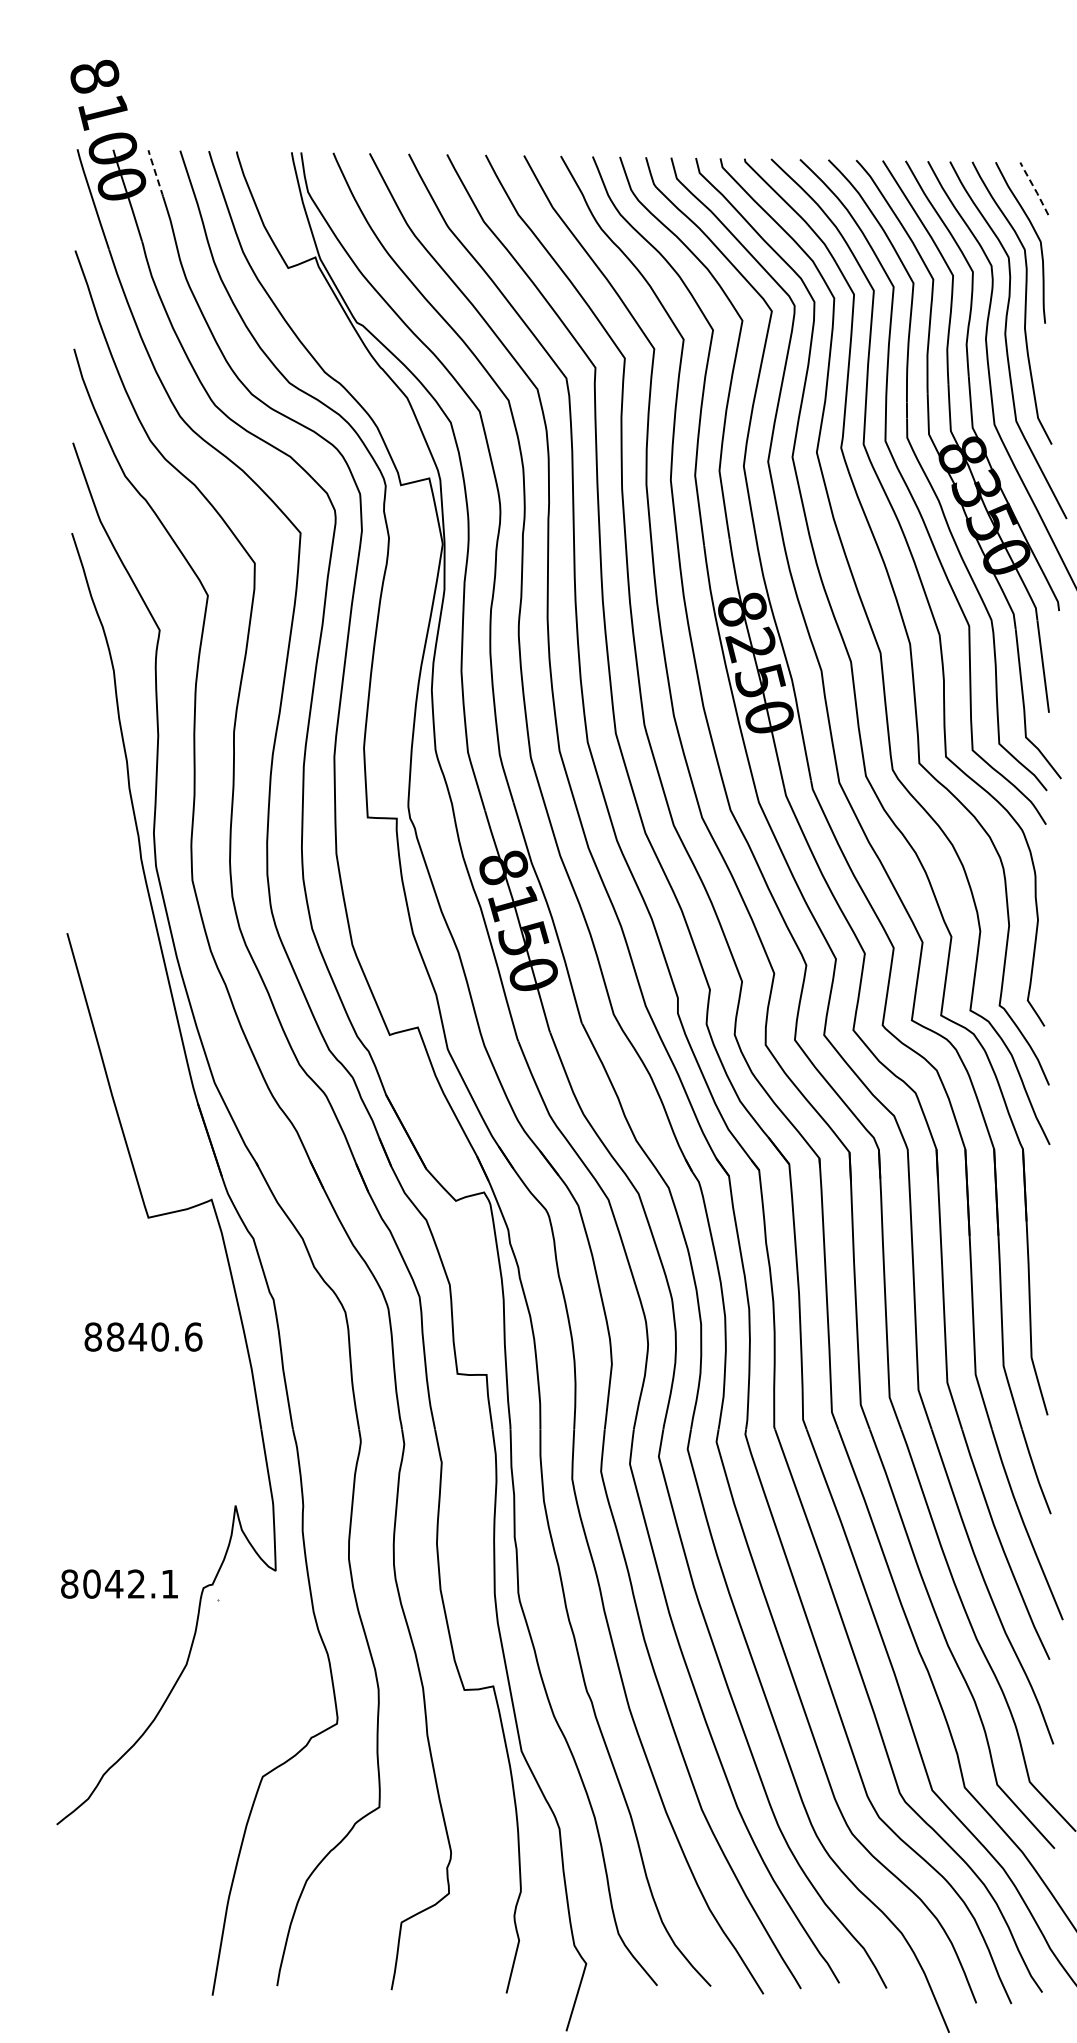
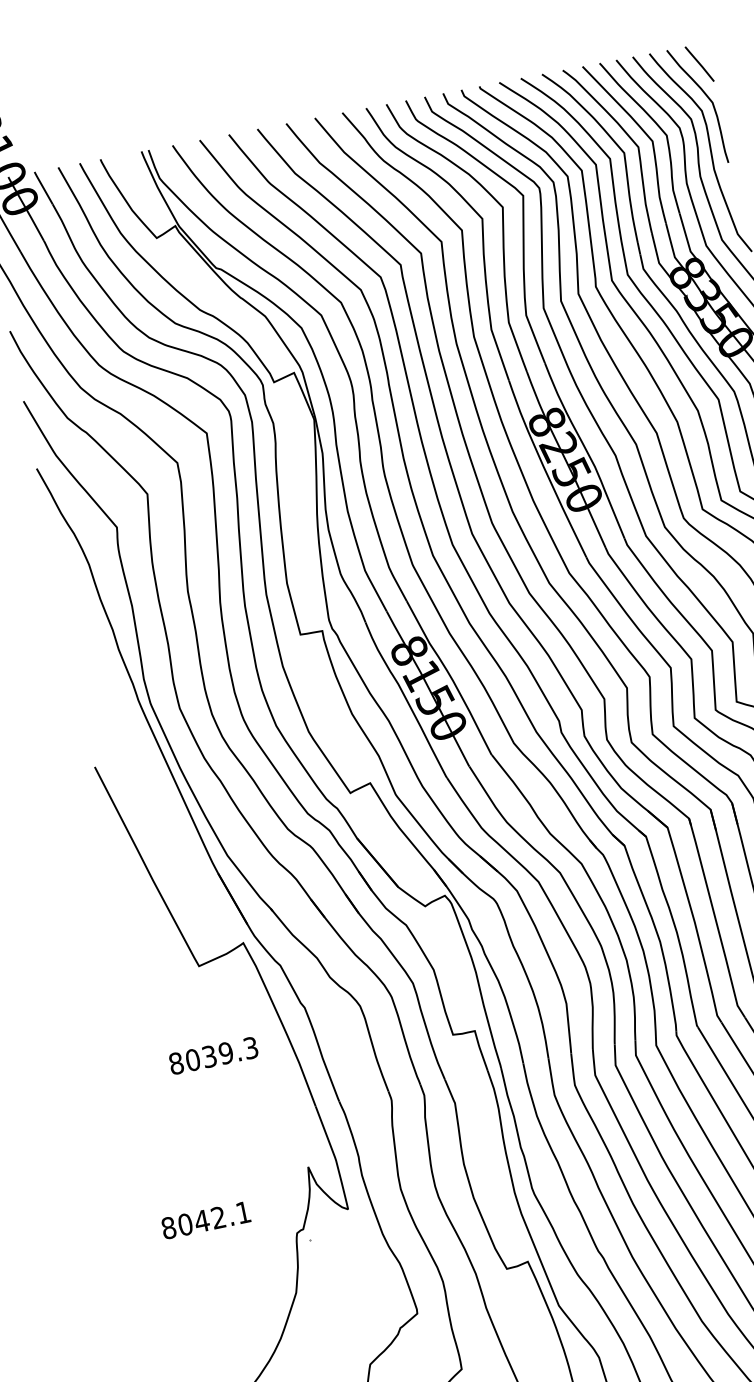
line: (155, 173) -> (43, 188), dashed -> solid
line: (1034, 188) -> (699, 63), dashed -> solid
text: (154, 1336) -> (221, 1053), 8840.6 -> 8039.3
text: (119, 1583) -> (205, 1219), moved

